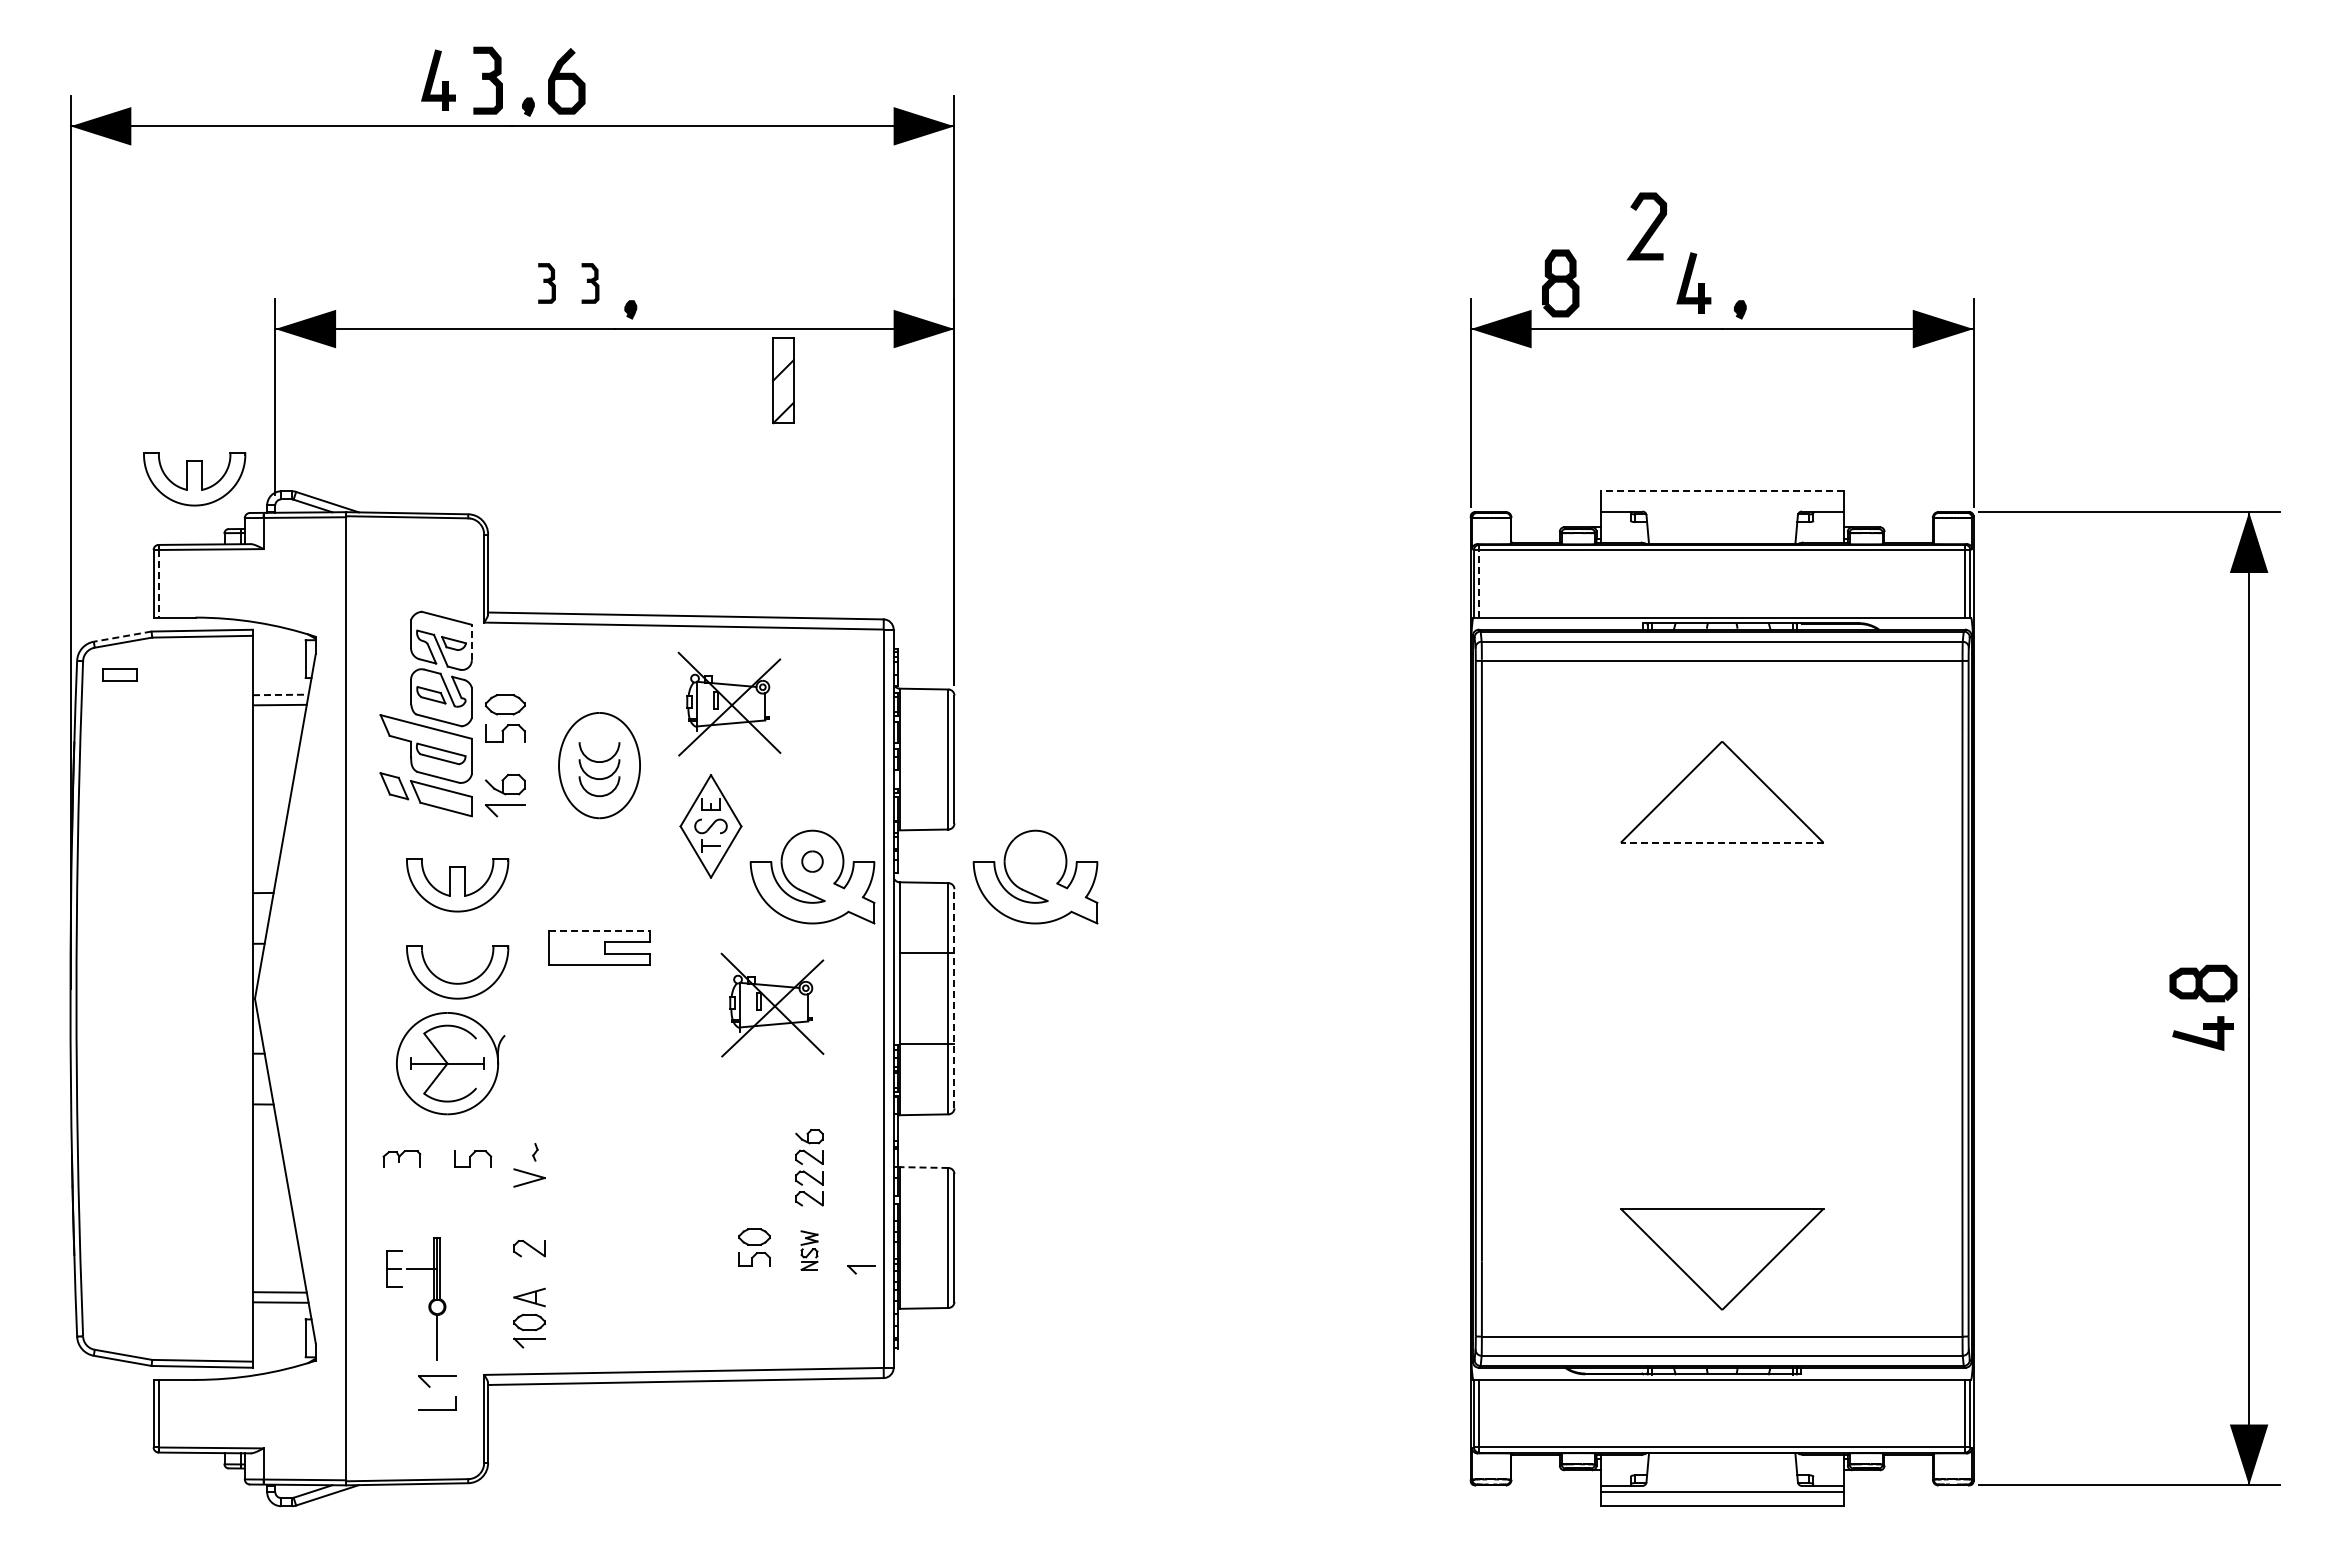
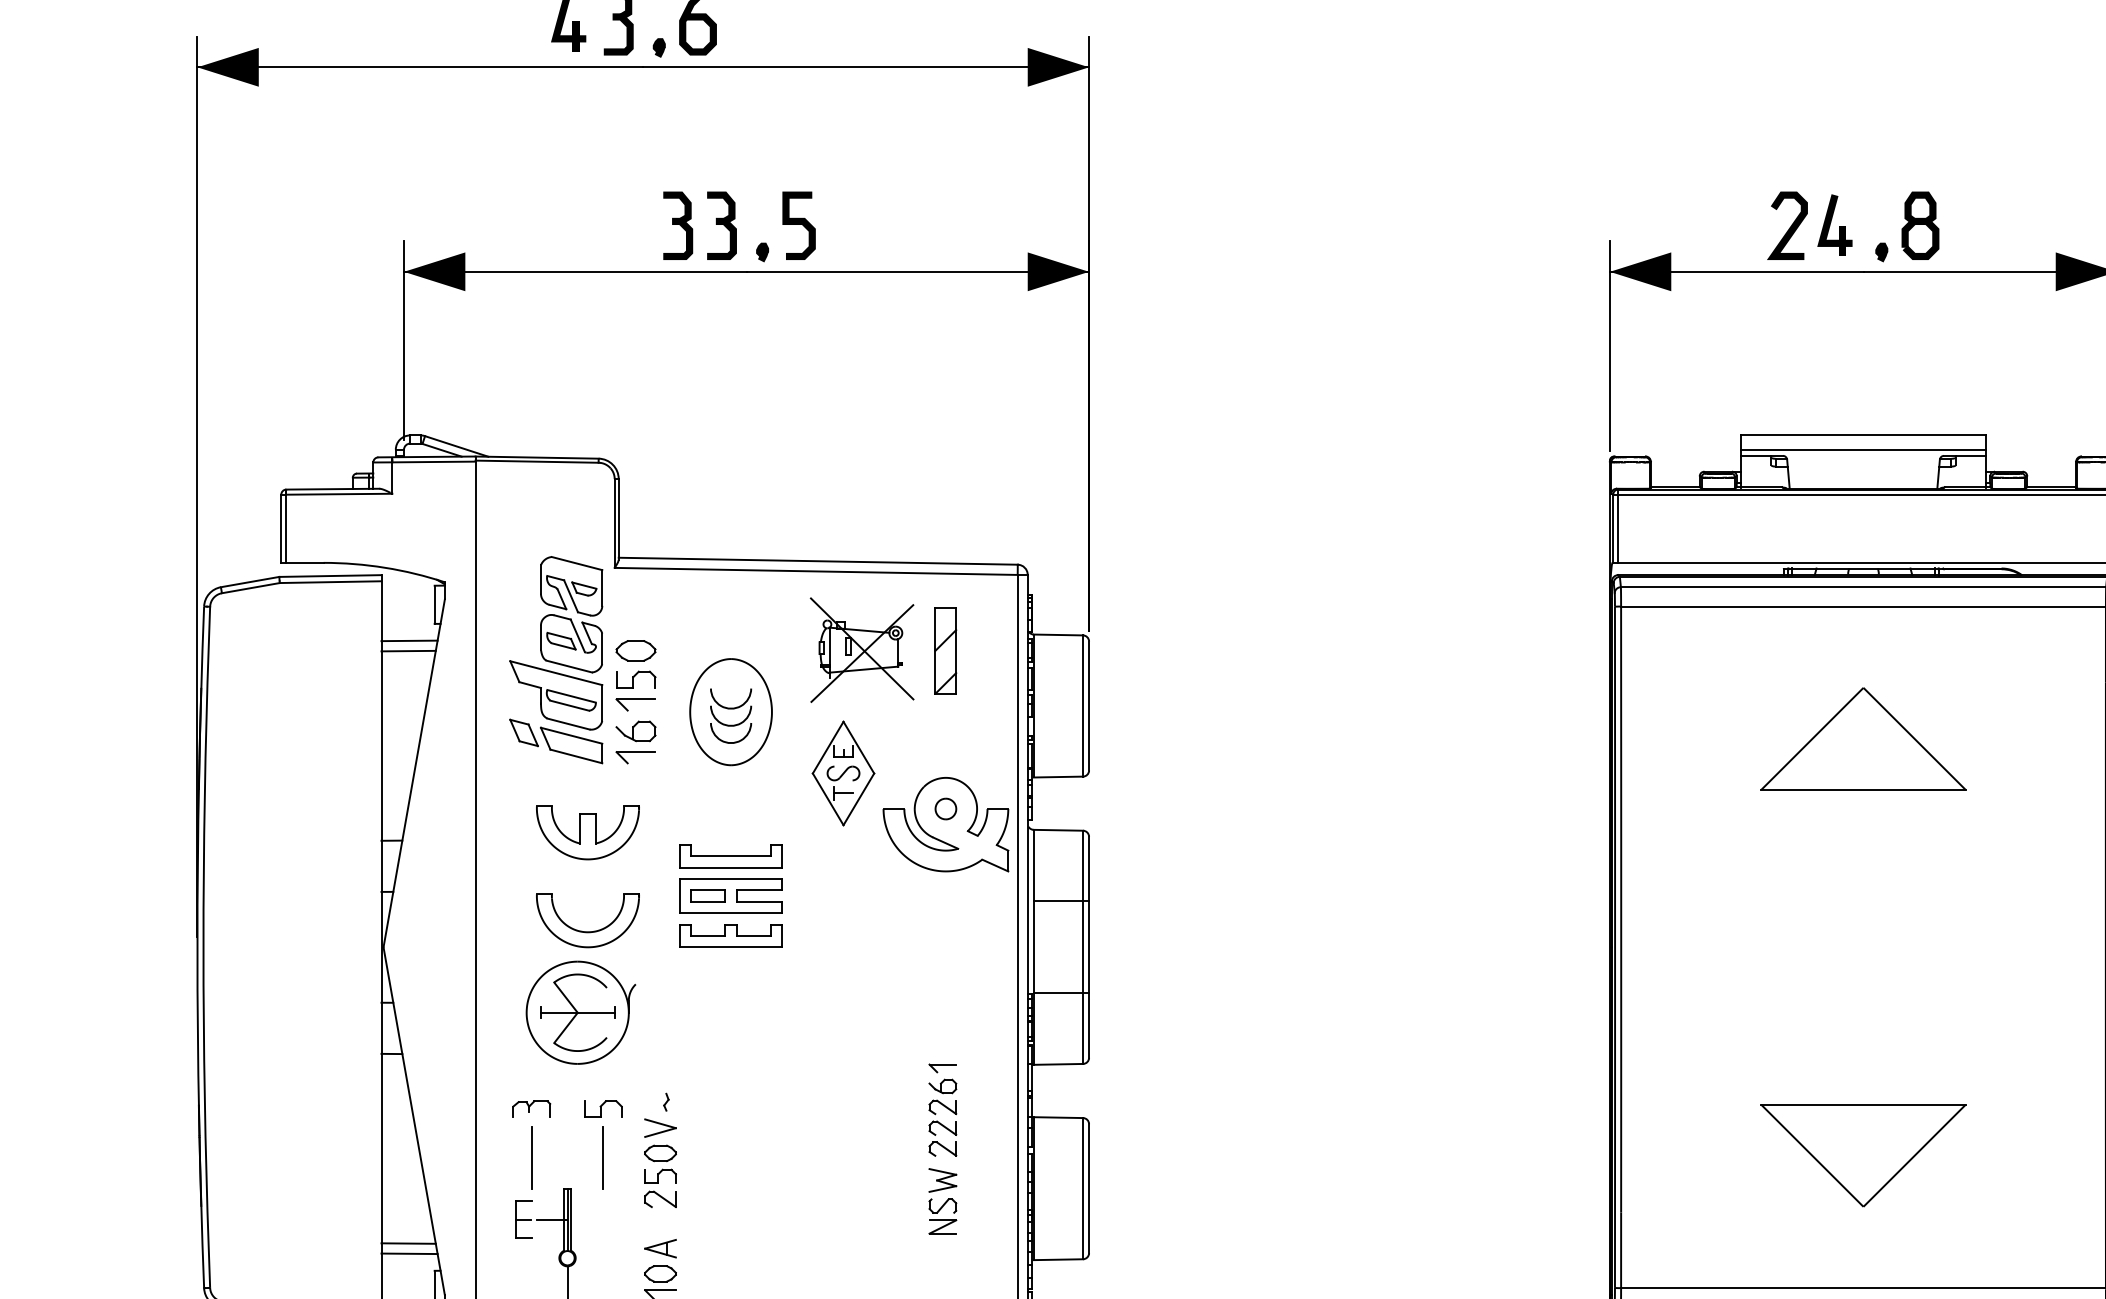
curve: (1648, 228) -> (1789, 227), moved
curve: (666, 282) -> (798, 224), added
part: (546, 283) -> (677, 225), size x1.67
part: (590, 283) -> (721, 225), size x1.67
part: (1560, 283) -> (1920, 225), moved
part: (783, 380) -> (945, 650), moved
part: (194, 479) -> (322, 423), removed
line: (1722, 491) -> (1863, 435), dashed -> solid
line: (1721, 505) -> (1862, 449), added
line: (1479, 580) -> (1618, 525), dashed -> solid
line: (158, 583) -> (286, 528), dashed -> solid
line: (122, 636) -> (249, 581), dashed -> solid
line: (471, 642) -> (601, 587), dashed -> solid
part: (119, 674) -> (707, 895), moved
line: (280, 694) -> (409, 640), dashed -> solid
part: (505, 758) -> (636, 704), added
line: (1721, 842) -> (1862, 789), dashed -> solid
part: (1035, 876) -> (1170, 824), removed
part: (599, 908) -> (731, 856), added
line: (599, 931) -> (731, 879), dashed -> solid
part: (599, 987) -> (731, 935), added
line: (954, 998) -> (1089, 947), dashed -> solid
part: (772, 1004) -> (905, 953), removed
line: (923, 1167) -> (1057, 1117), dashed -> solid
line: (401, 1207) -> (531, 1157), added
line: (472, 1207) -> (602, 1157), added
part: (754, 1247) -> (660, 1163), moved
part: (809, 1250) -> (942, 1201), size x1.67
part: (1722, 1259) -> (1863, 1155), moved
part: (861, 1269) -> (942, 1068), moved

